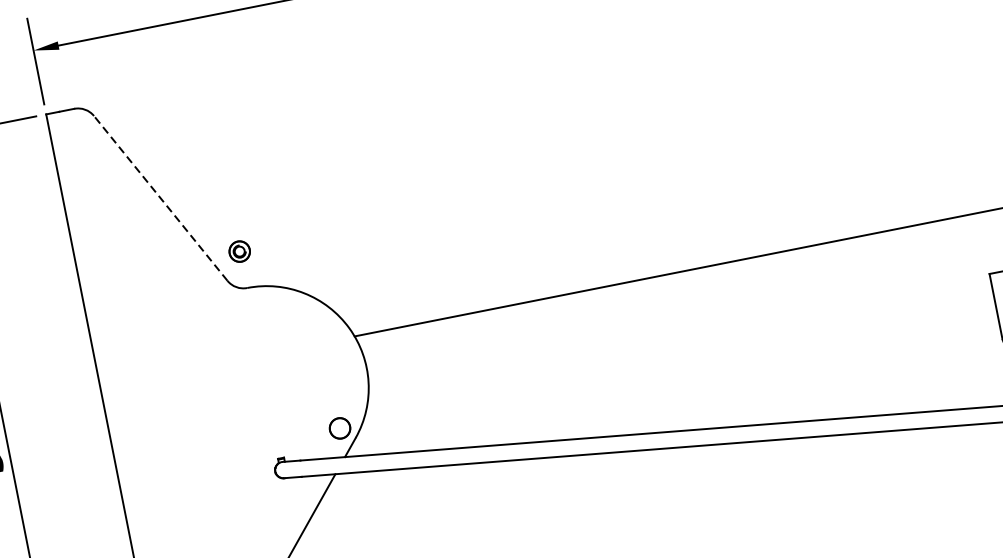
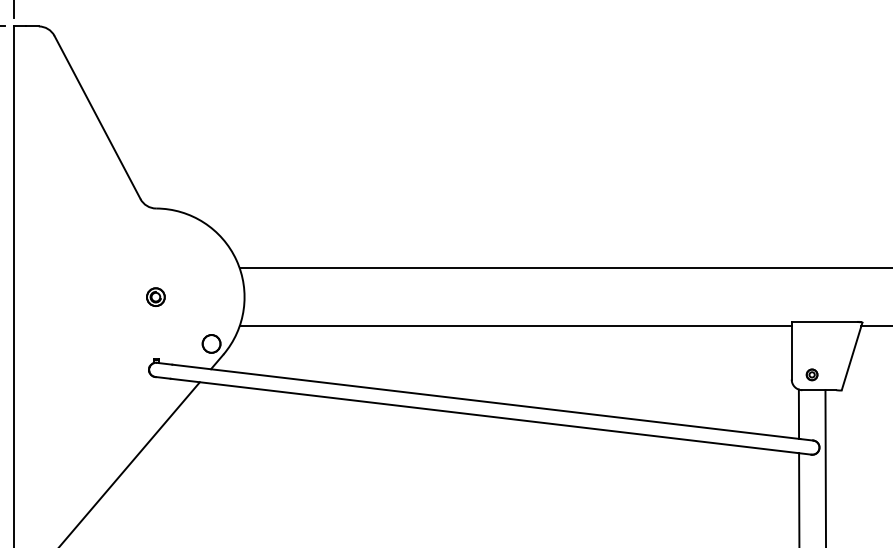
line: (160, 198) -> (97, 117), dashed -> solid
part: (239, 250) -> (155, 296), moved
line: (678, 340) -> (515, 326), added

